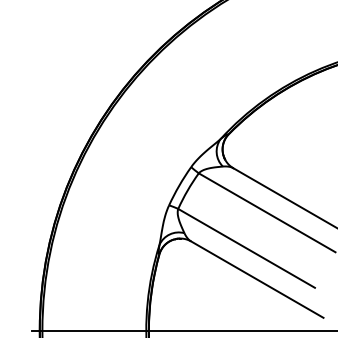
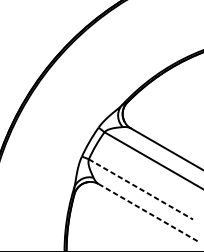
line: (246, 248) -> (140, 189), solid -> dashed
line: (257, 279) -> (149, 213), solid -> dashed

